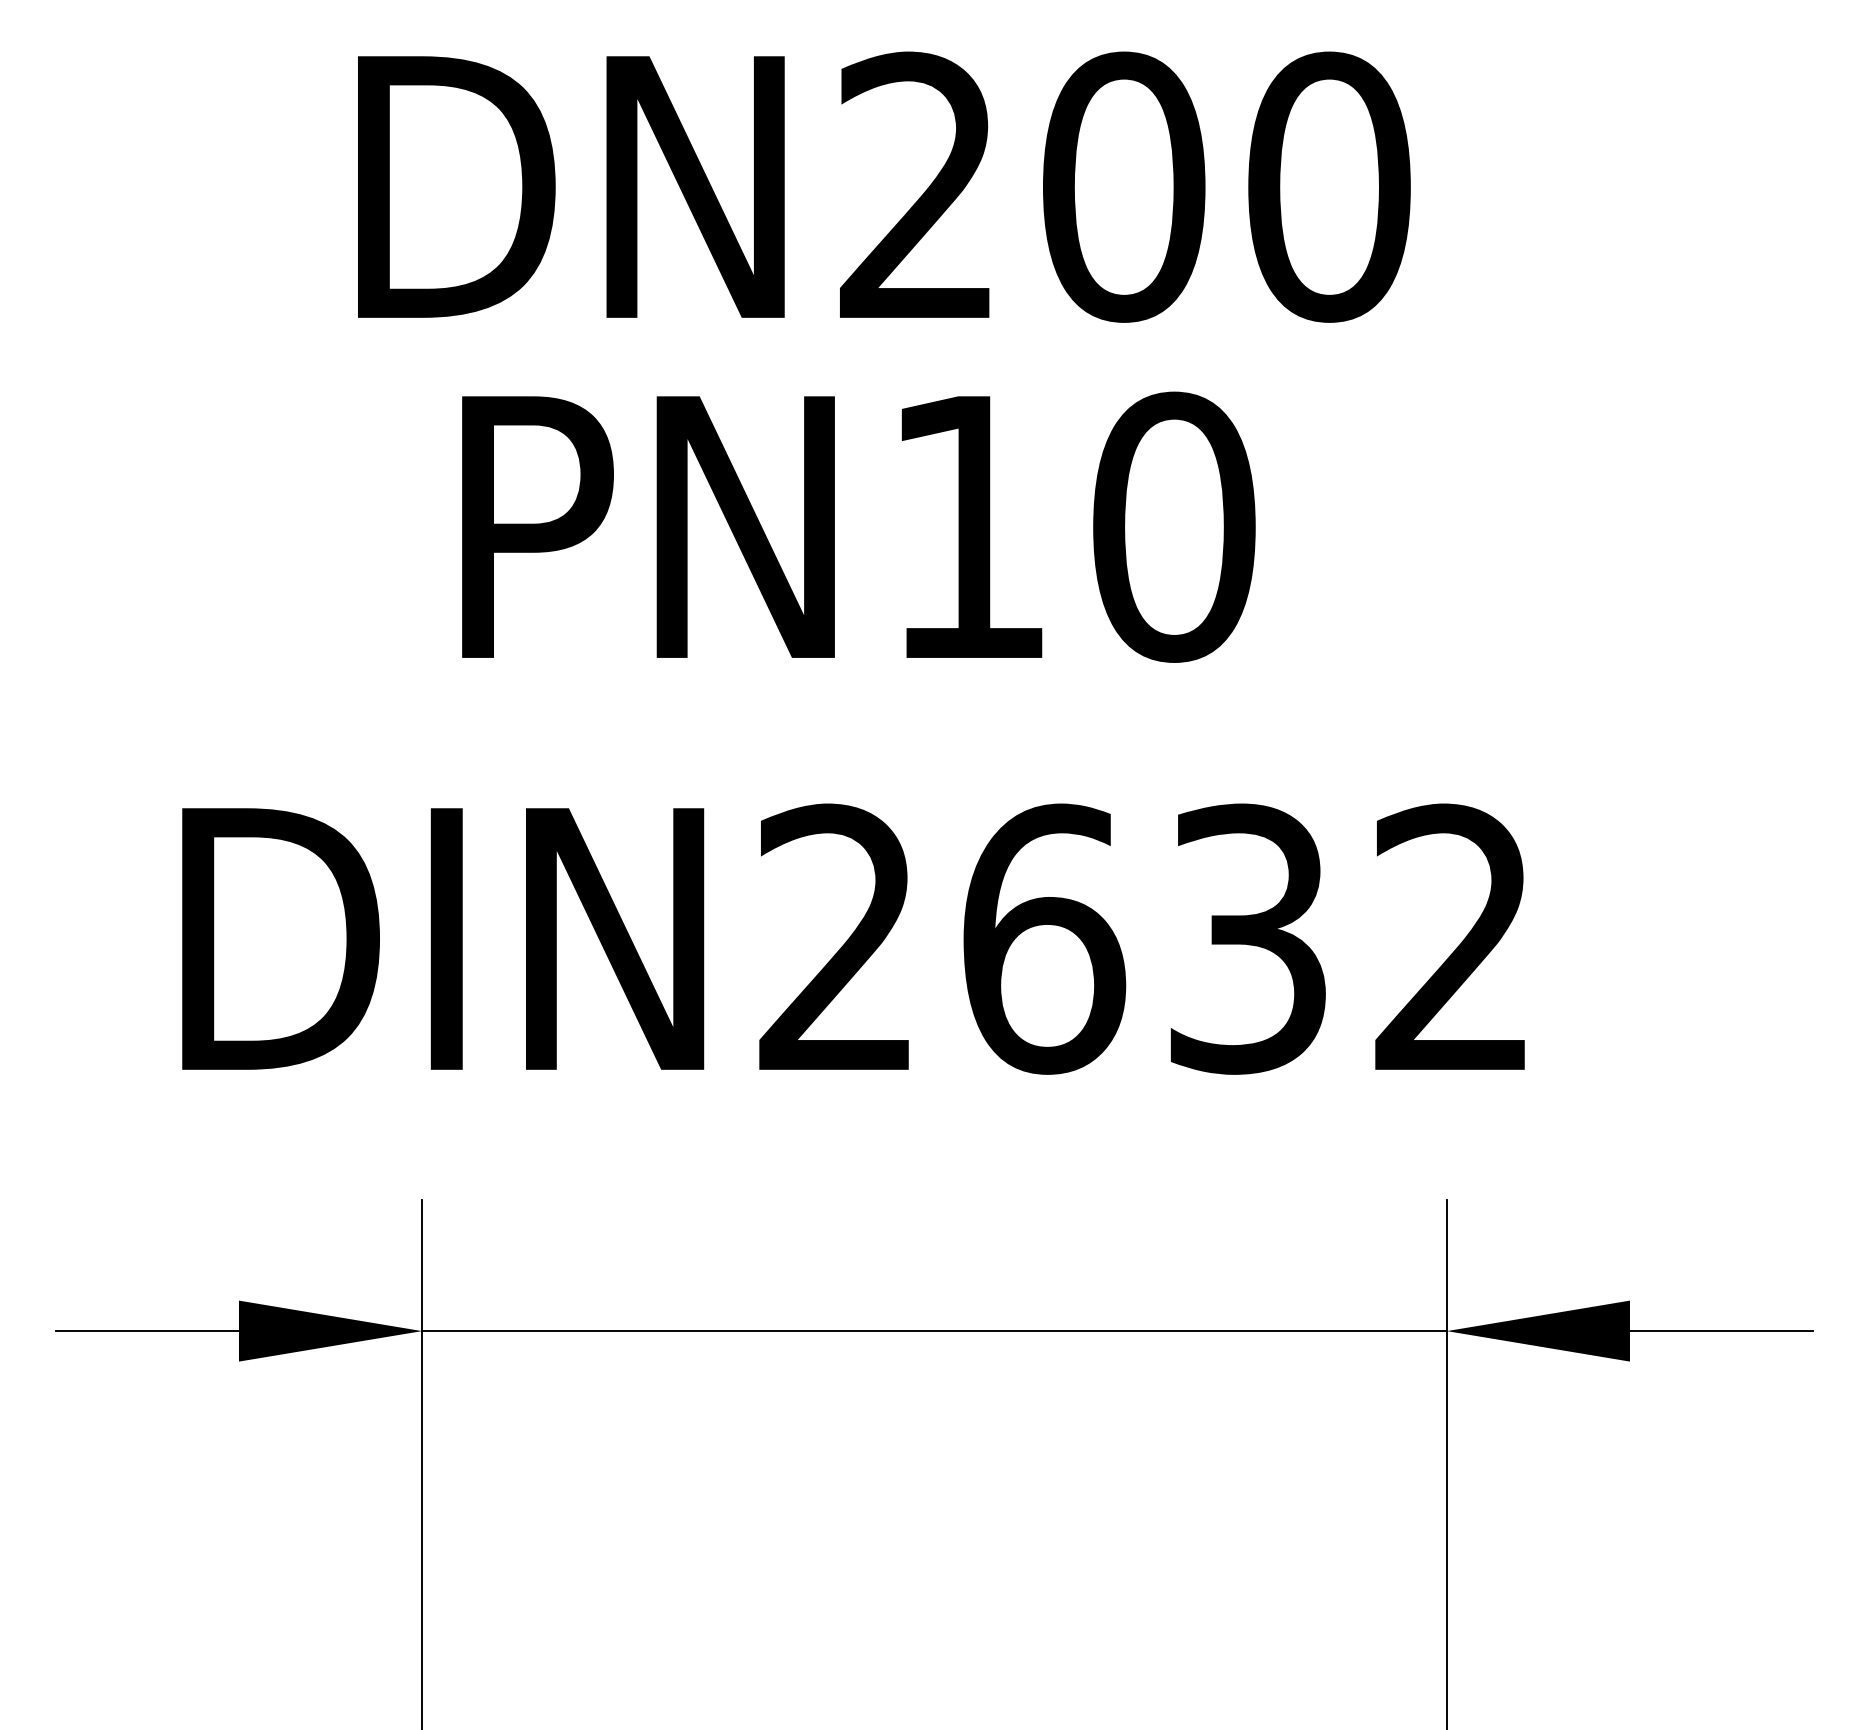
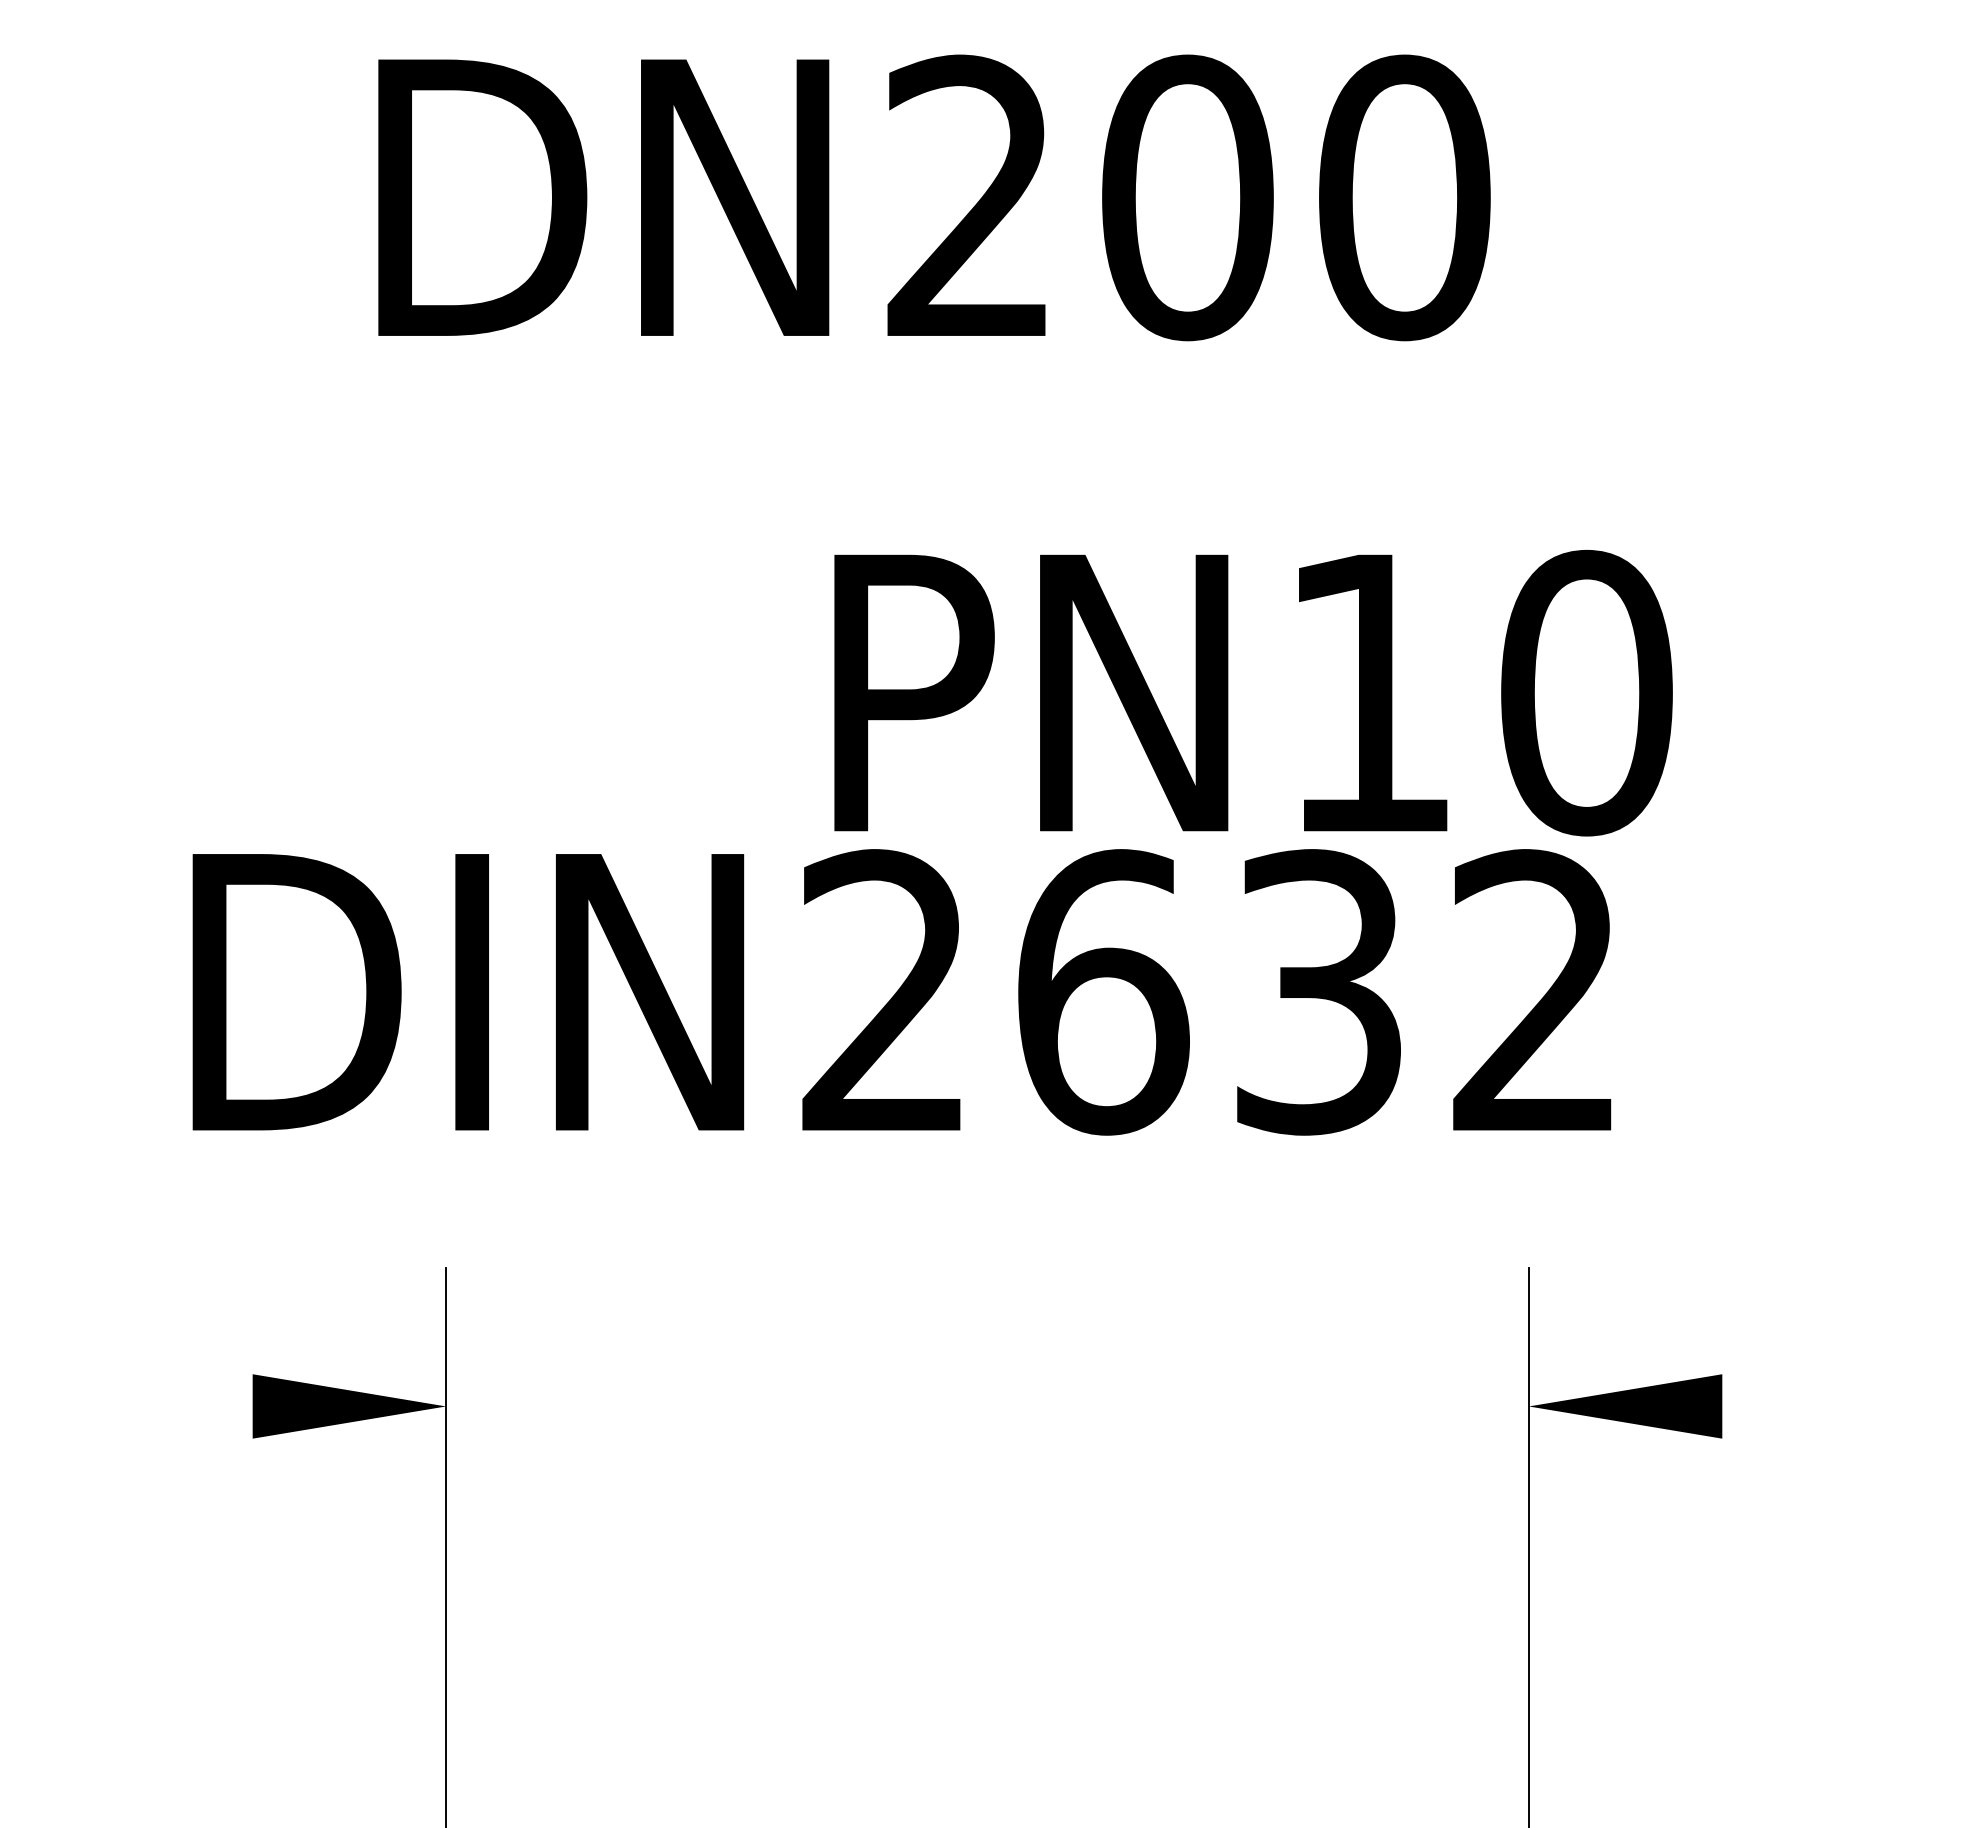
text: (858, 526) -> (1253, 692), moved
line: (147, 1331) -> (155, 1406), removed
line: (934, 1331) -> (987, 1406), removed
line: (1721, 1331) -> (1818, 1406), removed

